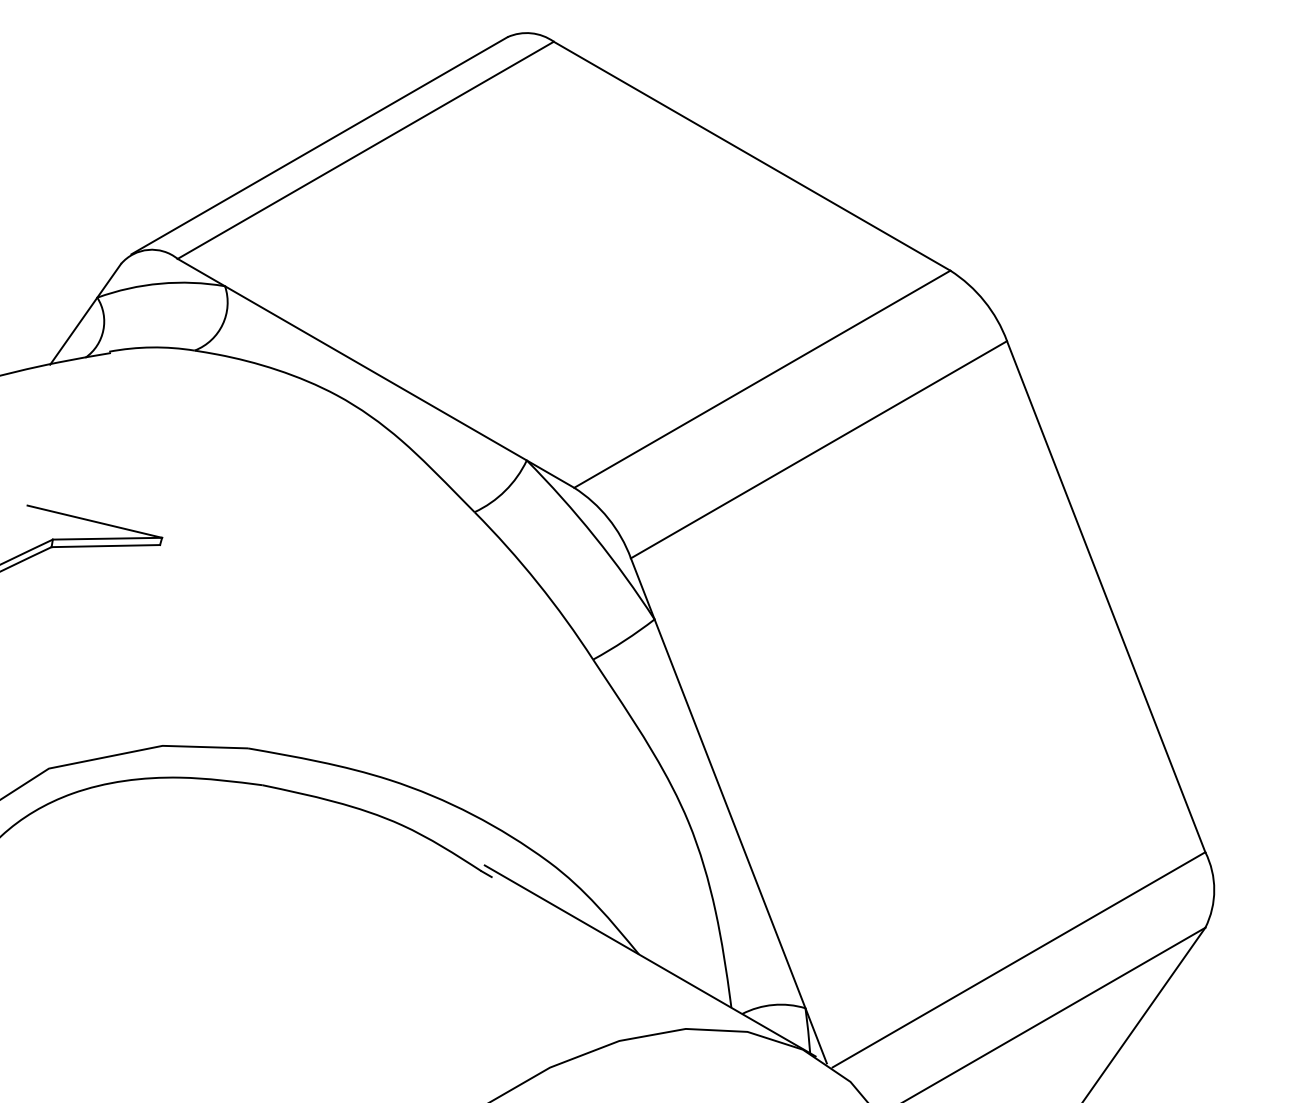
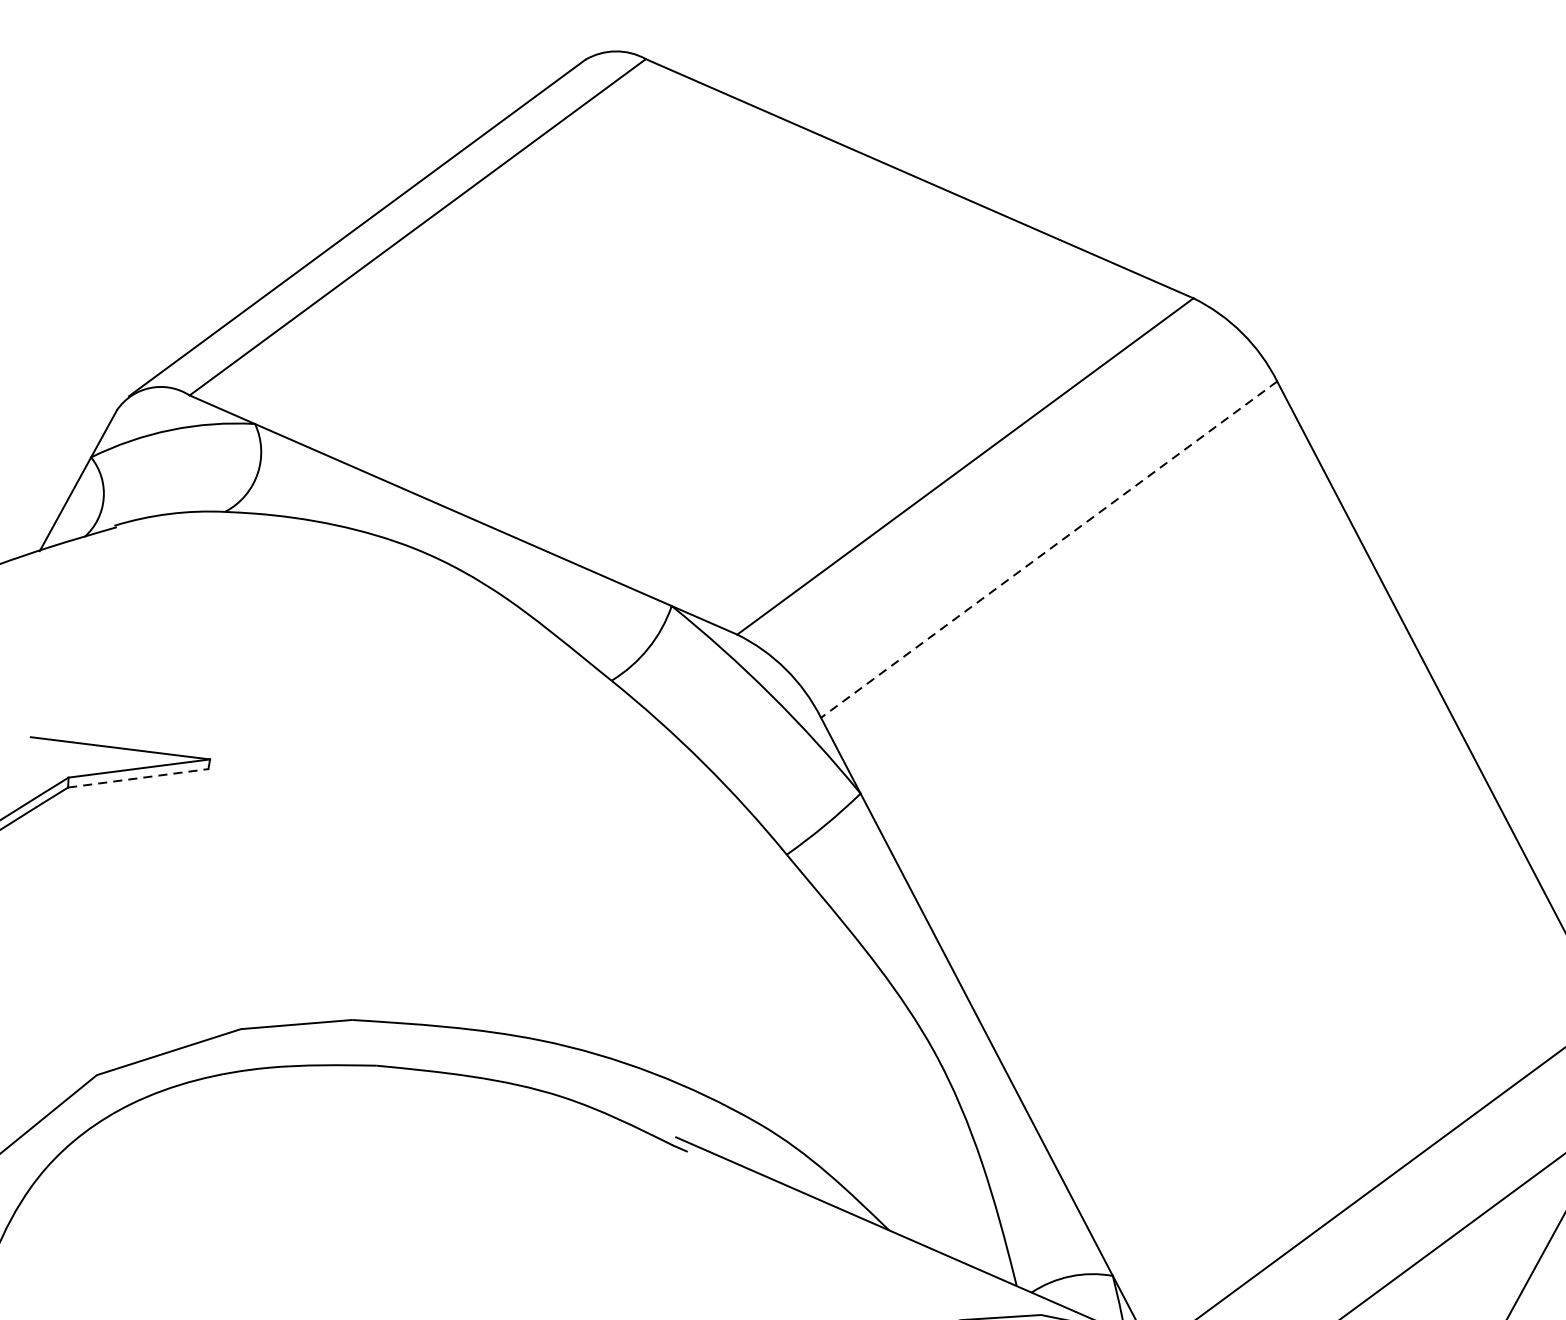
line: (818, 450) -> (1048, 550), solid -> dashed
line: (106, 546) -> (139, 778), solid -> dashed

